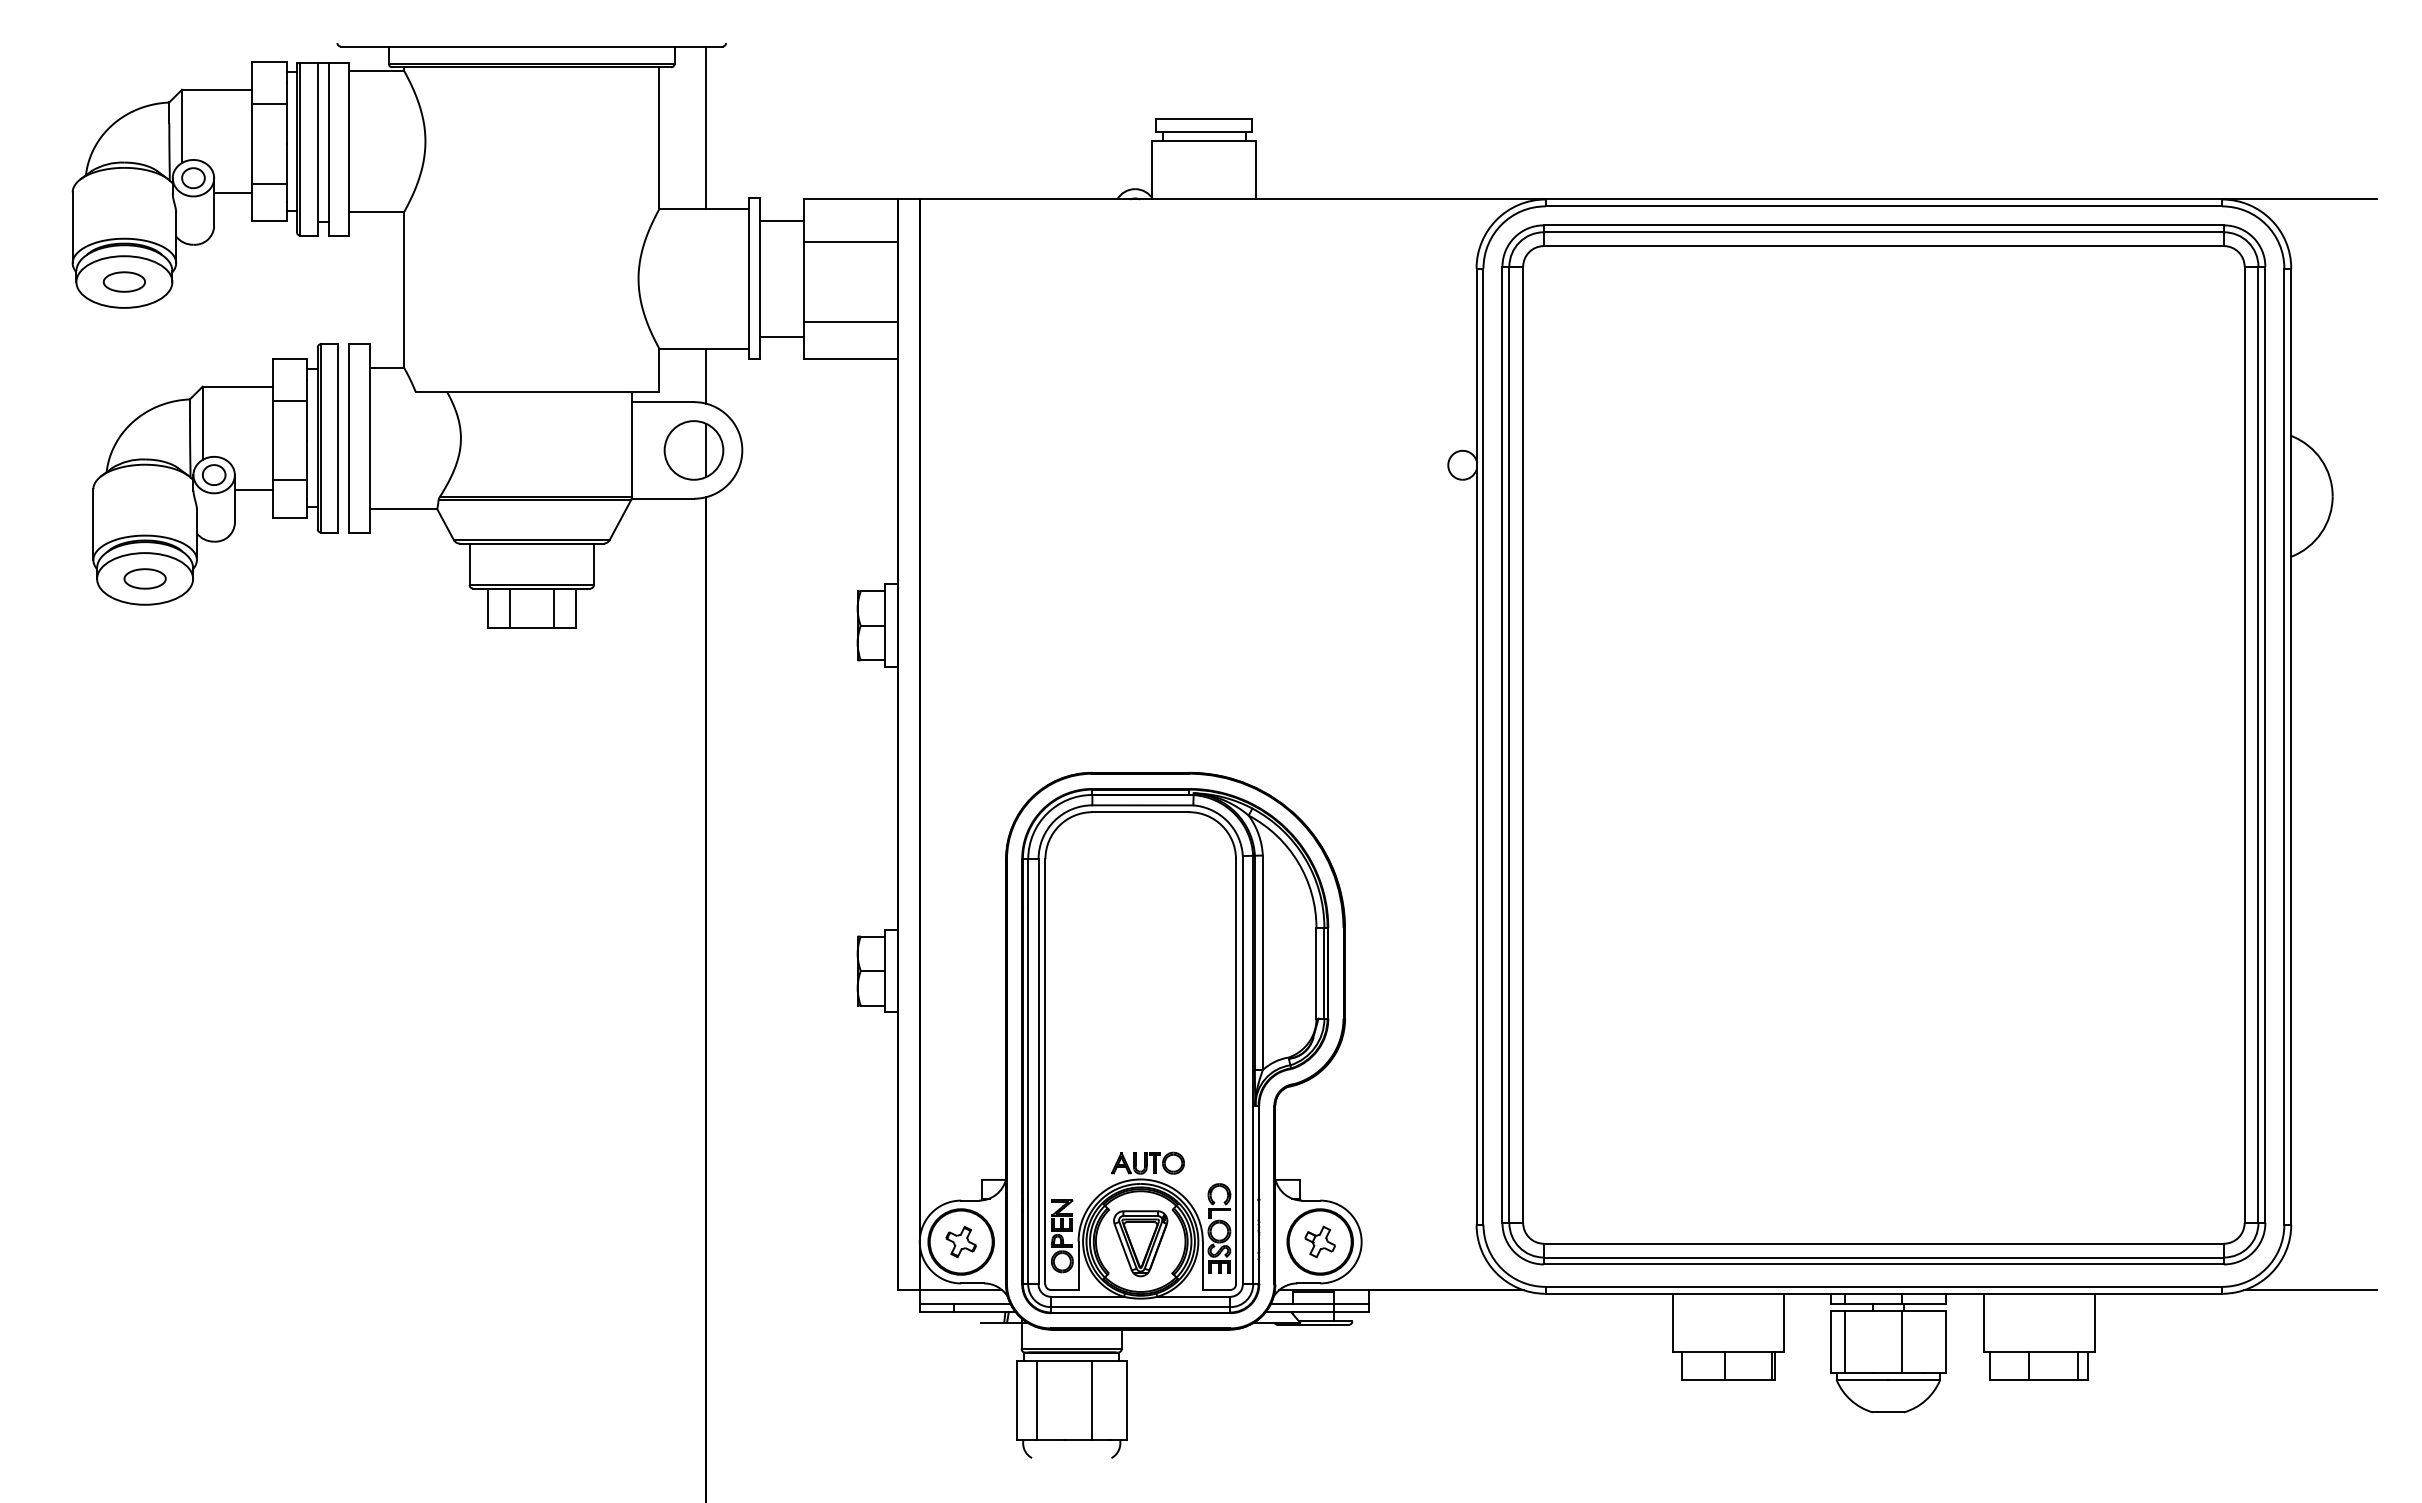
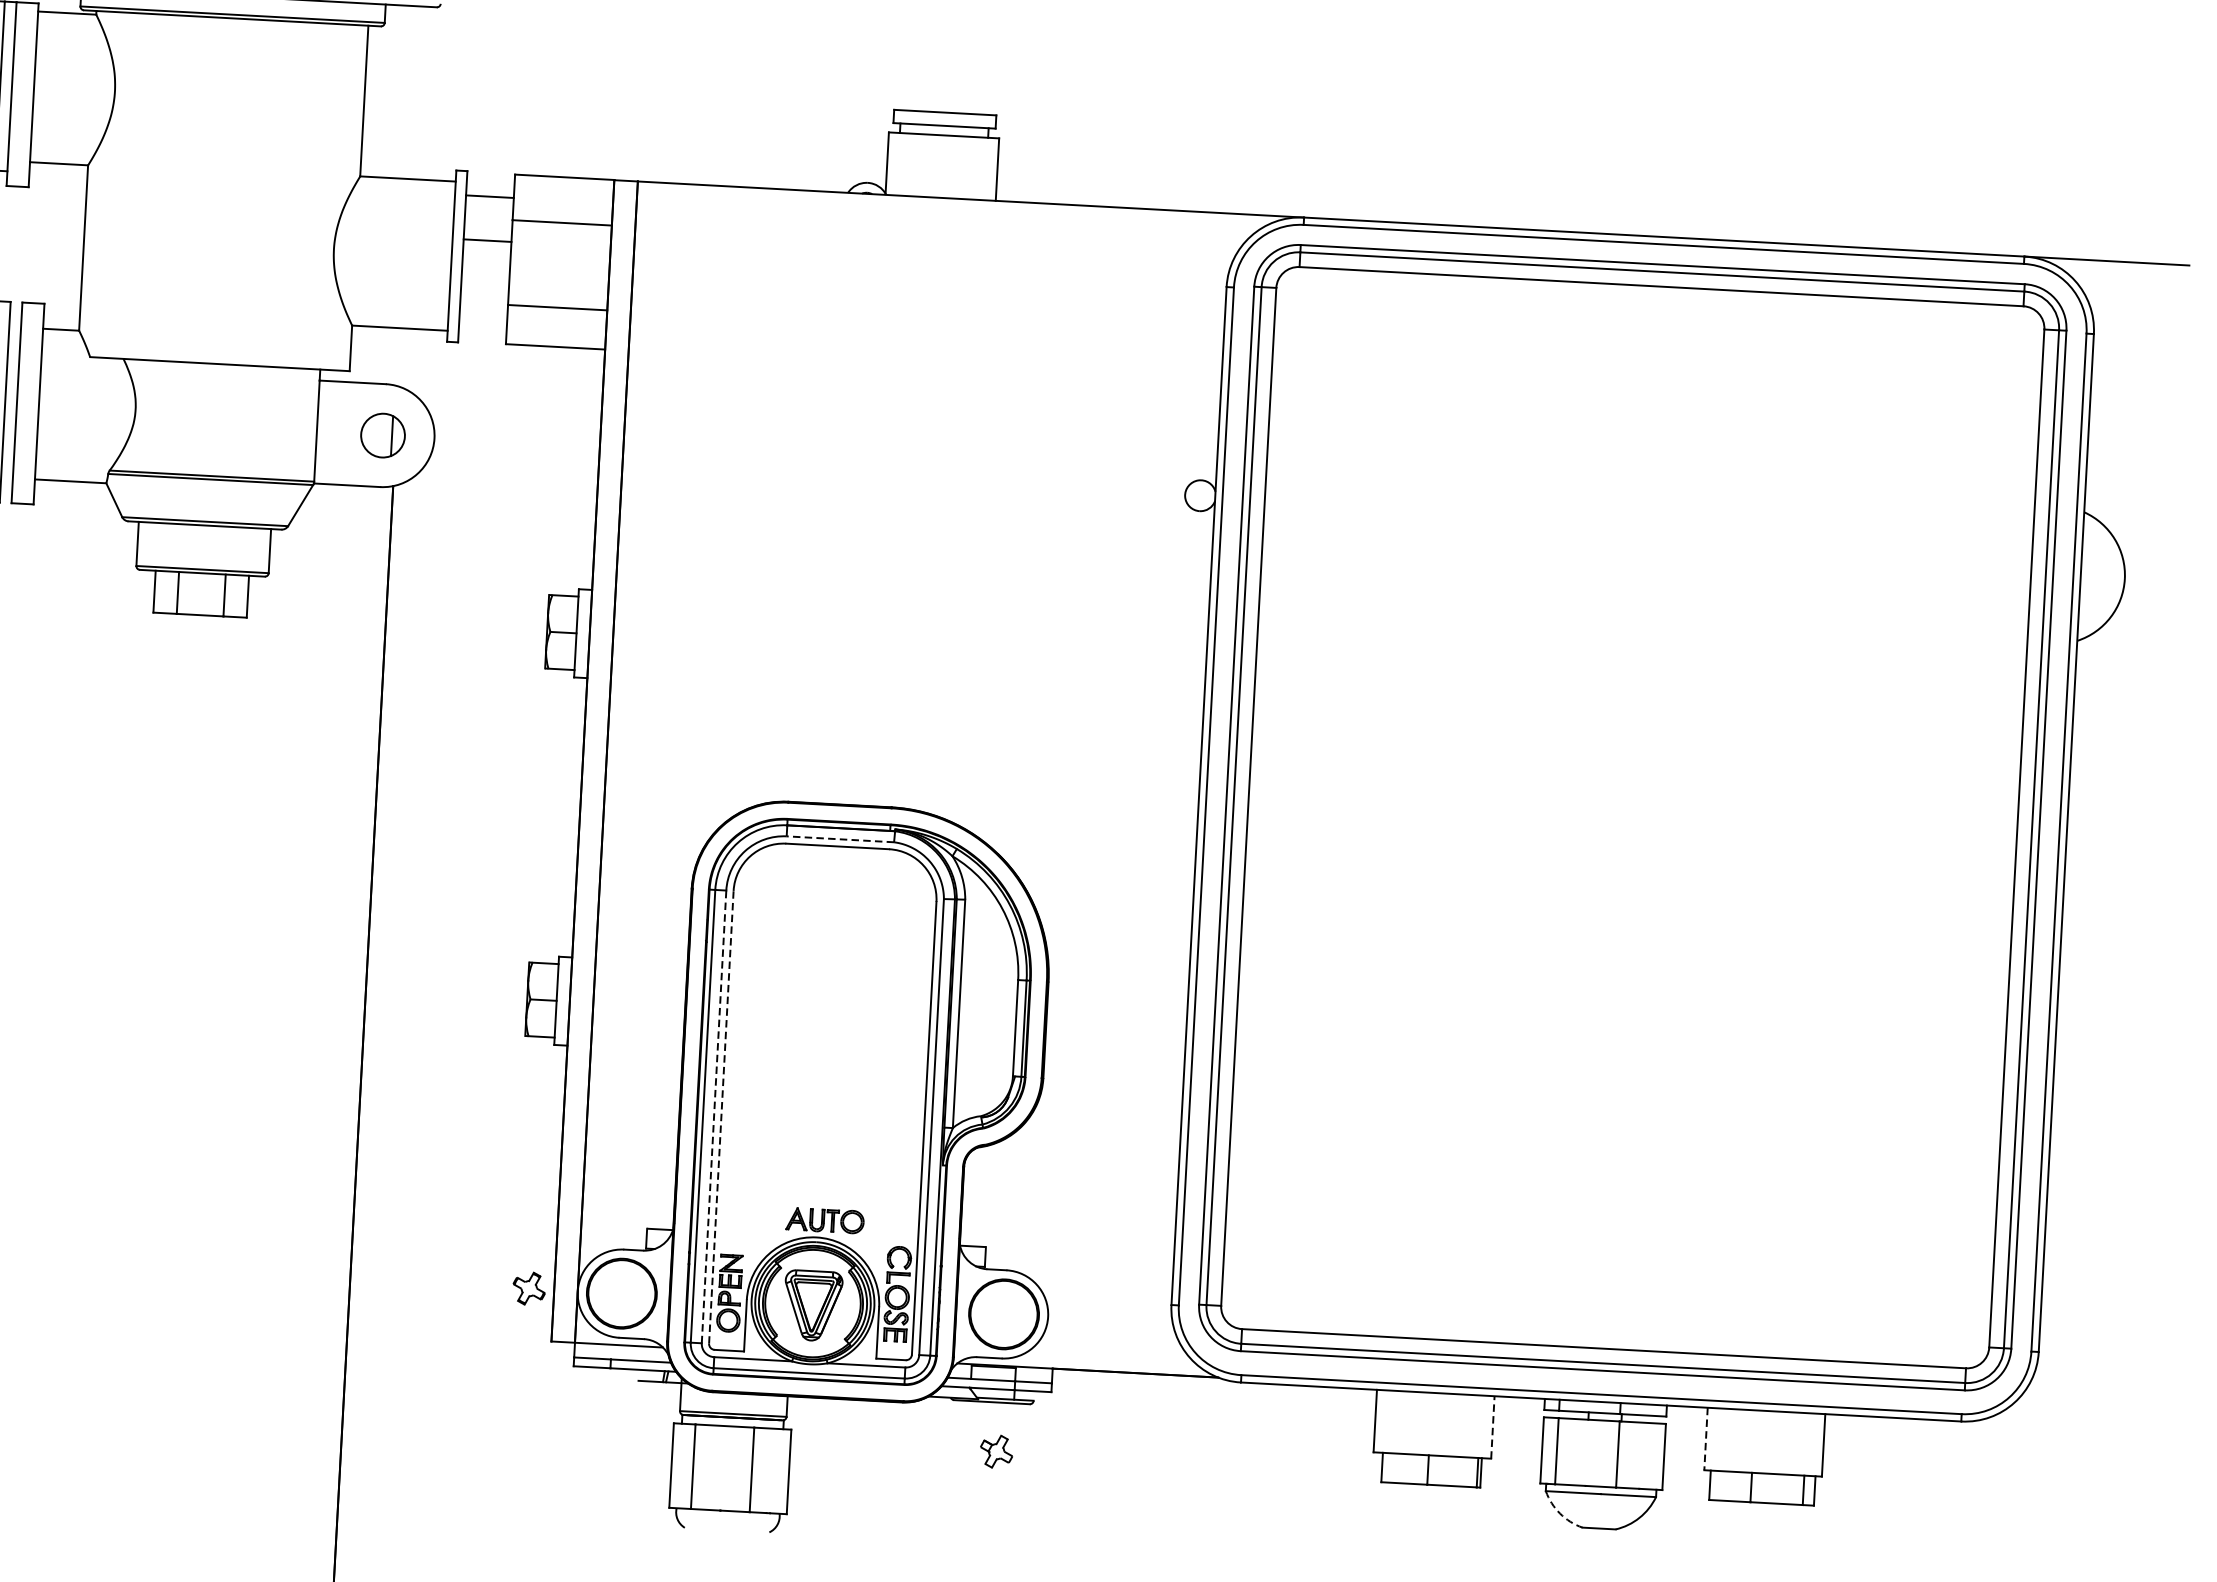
line: (706, 127) -> (414, 92), removed
line: (781, 336) -> (487, 240), moved
line: (706, 375) -> (400, 356), removed
part: (693, 450) -> (382, 435), size x0.7
line: (1142, 805) -> (840, 839), solid -> dashed
line: (1038, 1071) -> (713, 1116), solid -> dashed
line: (1045, 1071) -> (721, 1117), solid -> dashed
part: (960, 1241) -> (528, 1288), moved
part: (1319, 1241) -> (995, 1451), moved
line: (2310, 1290) -> (2055, 1423), removed
line: (1783, 1322) -> (1492, 1426), solid -> dashed
line: (1984, 1323) -> (1706, 1439), solid -> dashed
arc: (1851, 1400) -> (1560, 1513), solid -> dashed

